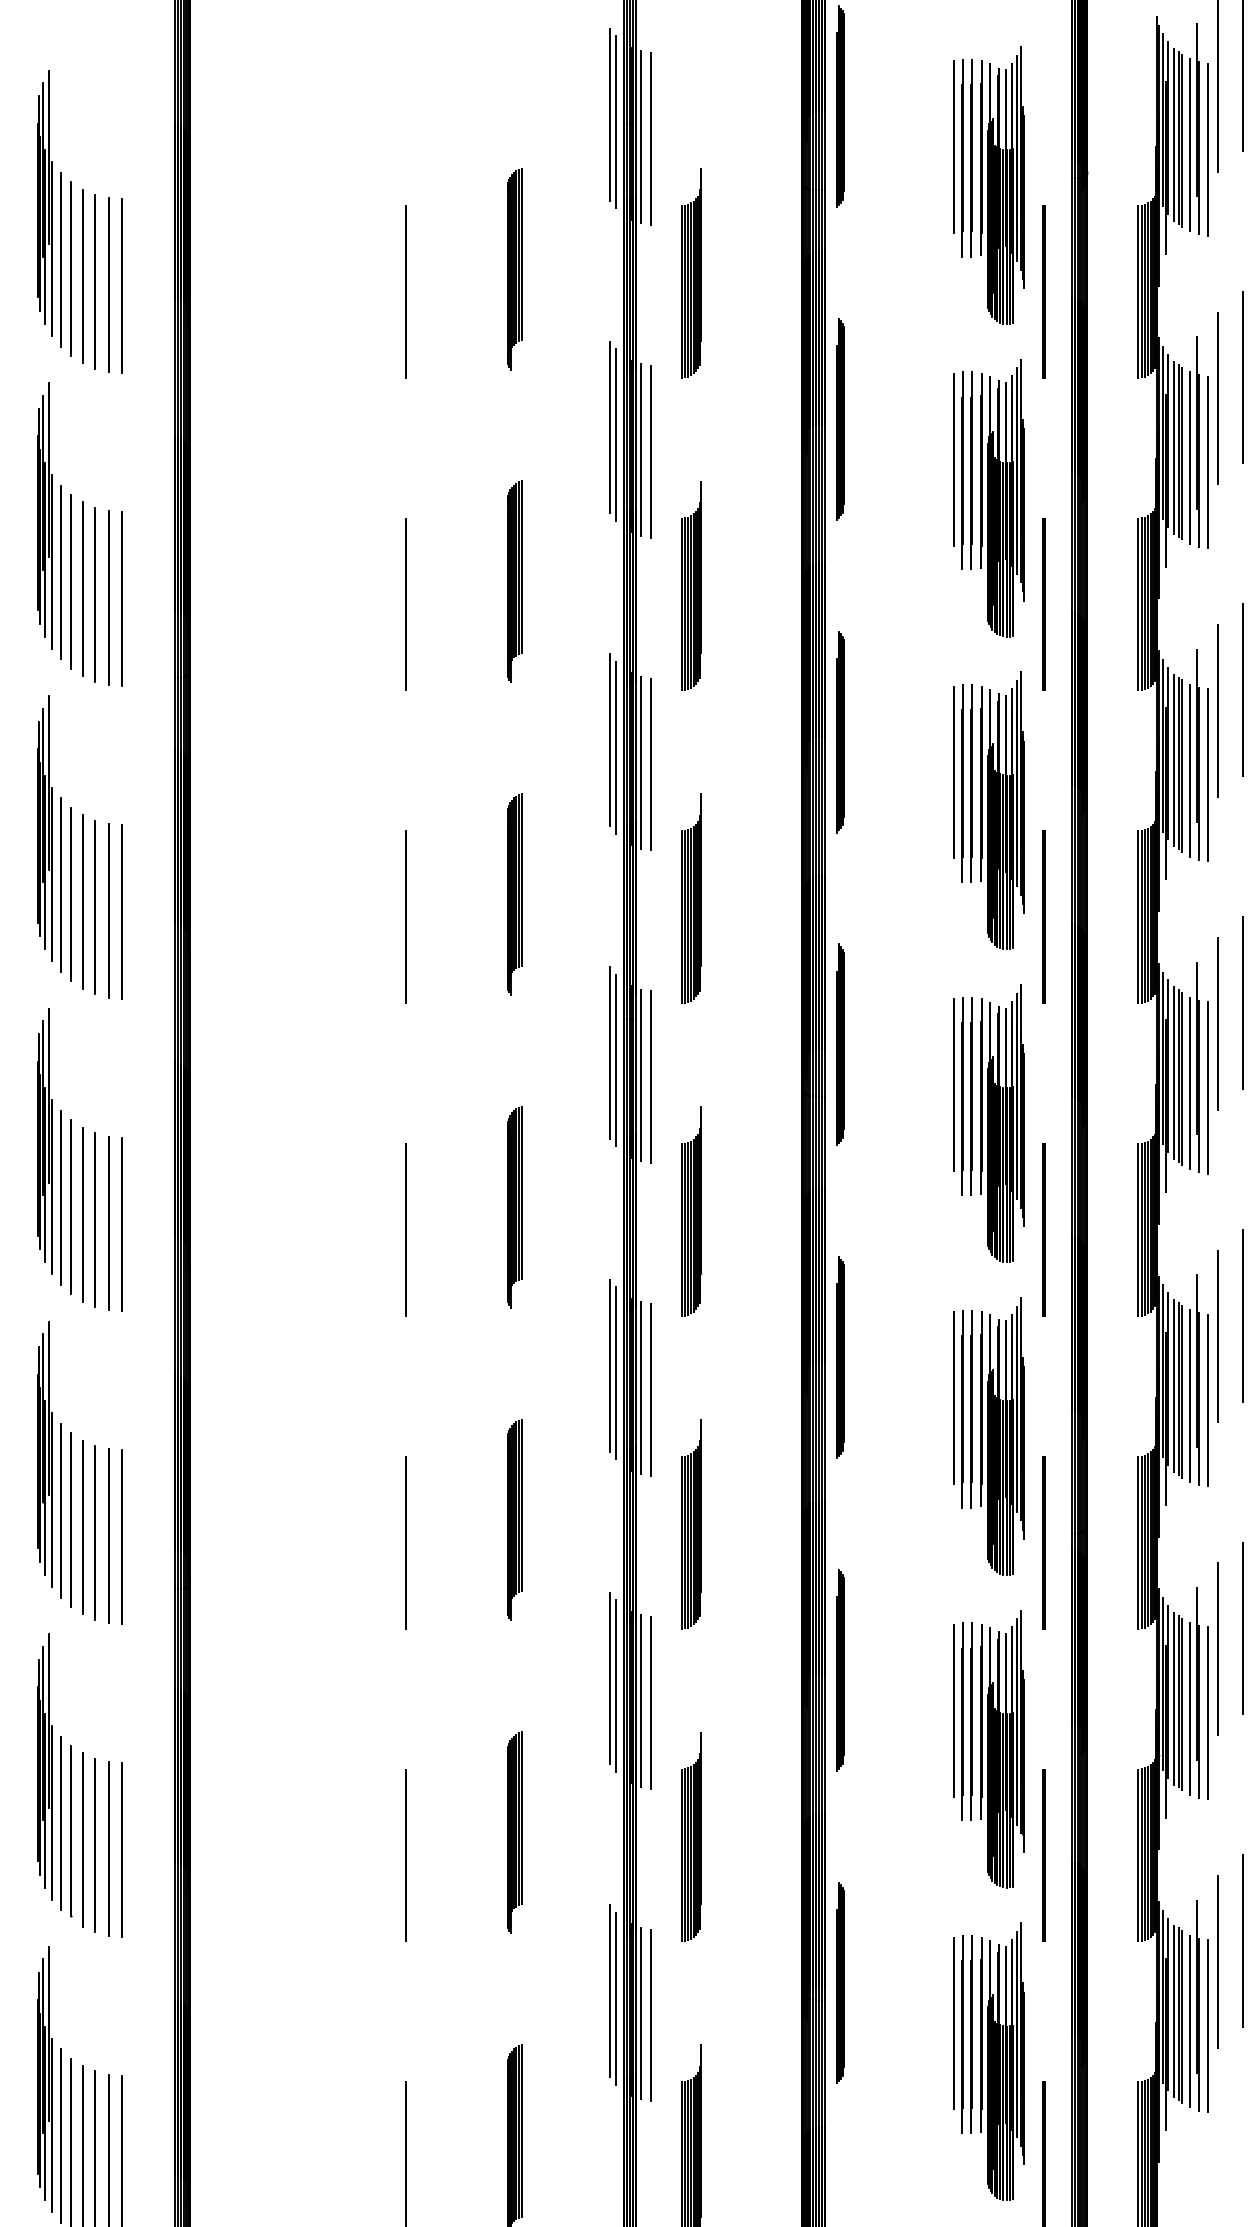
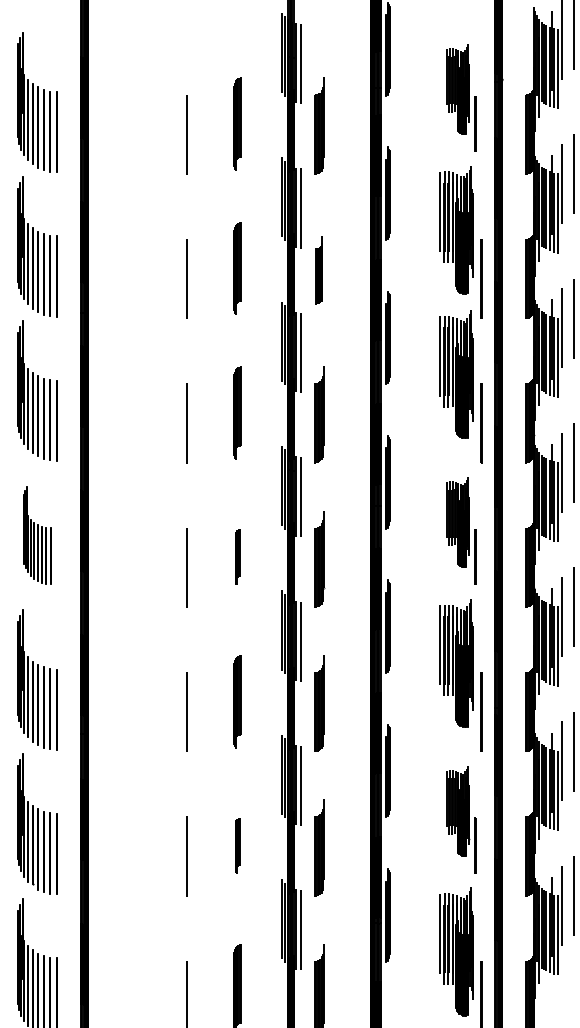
part: (997, 211) -> (460, 97), size x0.7
part: (691, 586) -> (319, 270), size x0.7
part: (997, 1149) -> (460, 530), size x0.7
part: (81, 1160) -> (37, 535), size x0.7
part: (514, 1205) -> (237, 556), size x0.6
part: (997, 1775) -> (460, 819), size x0.7
part: (514, 1831) -> (237, 845), size x0.6

